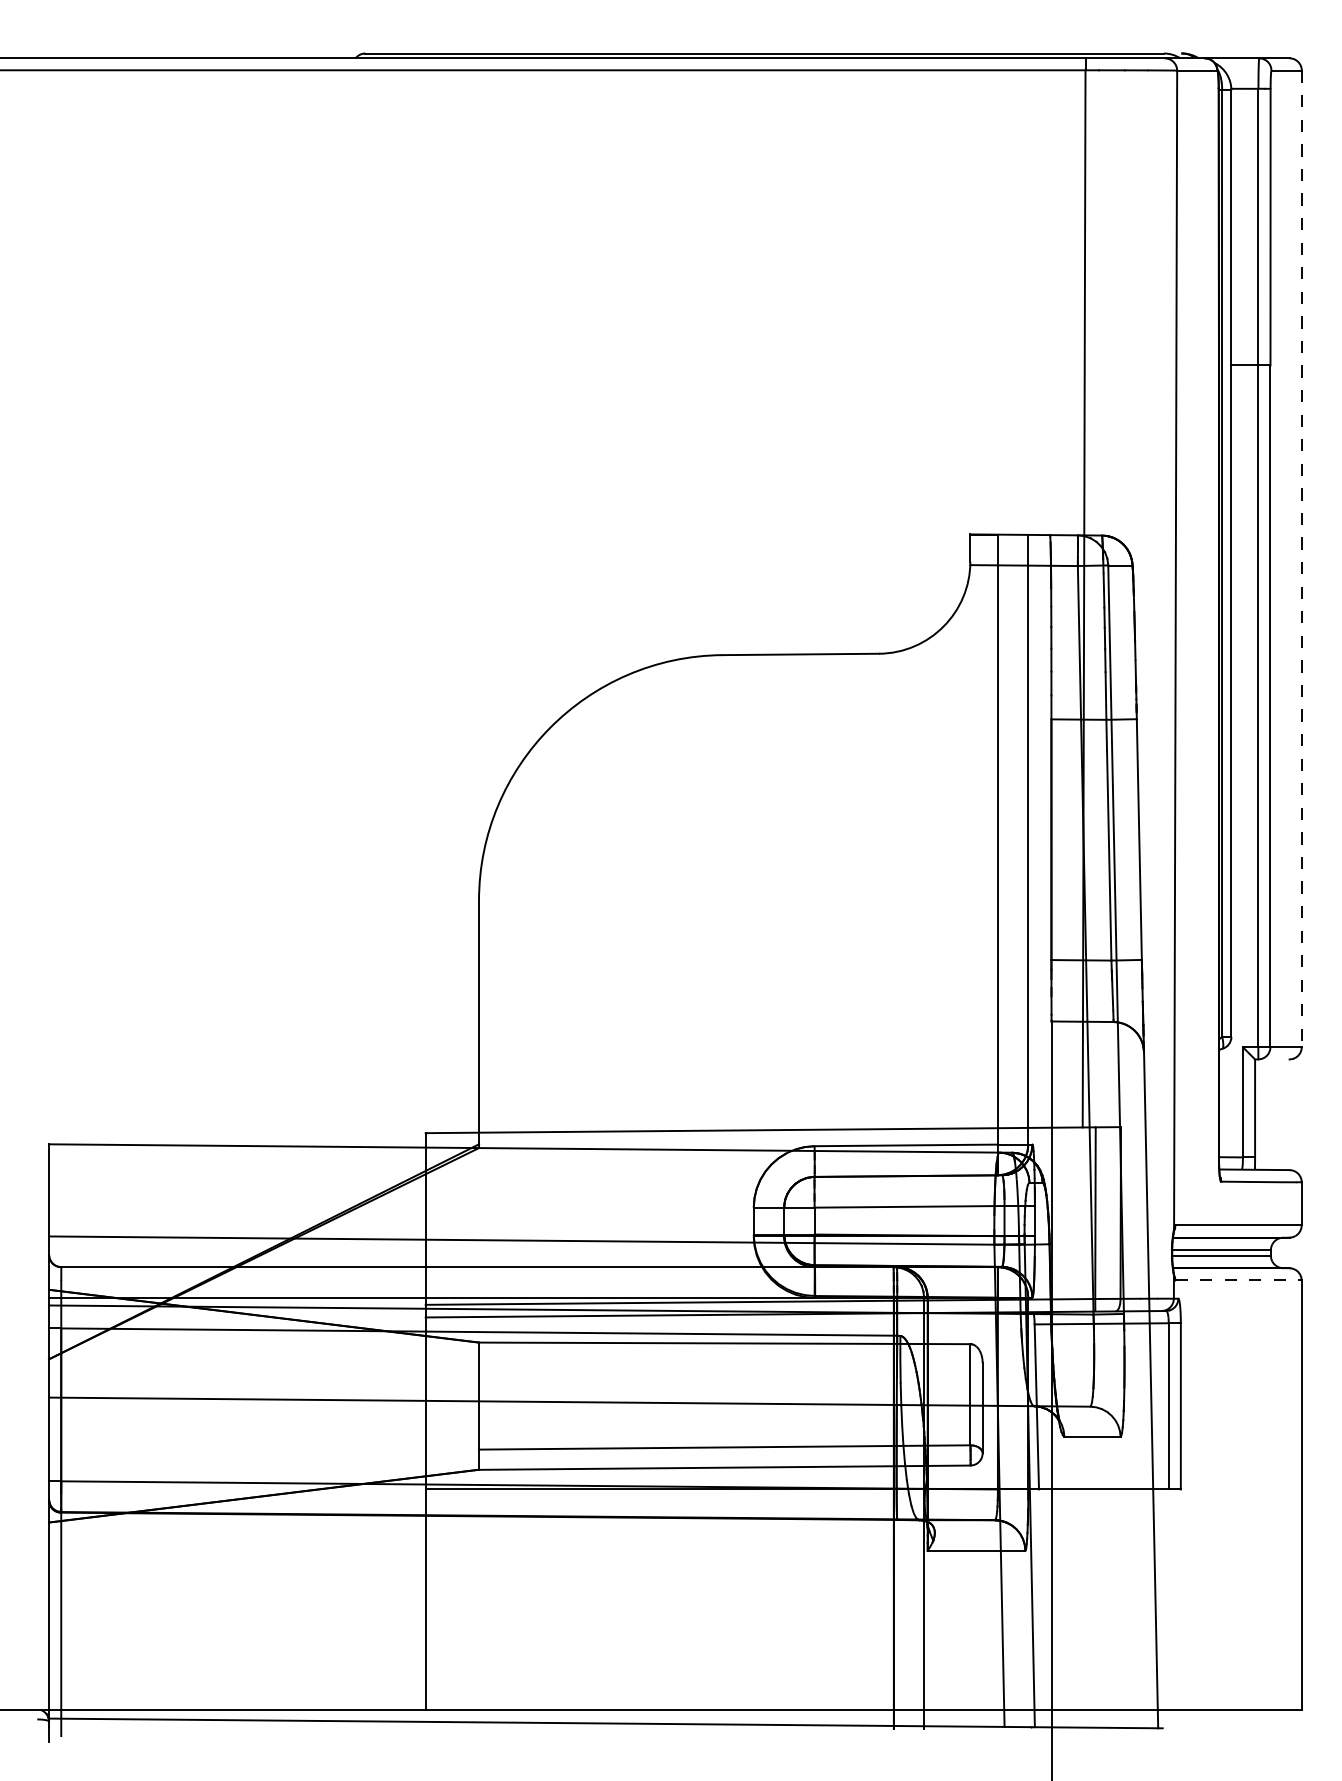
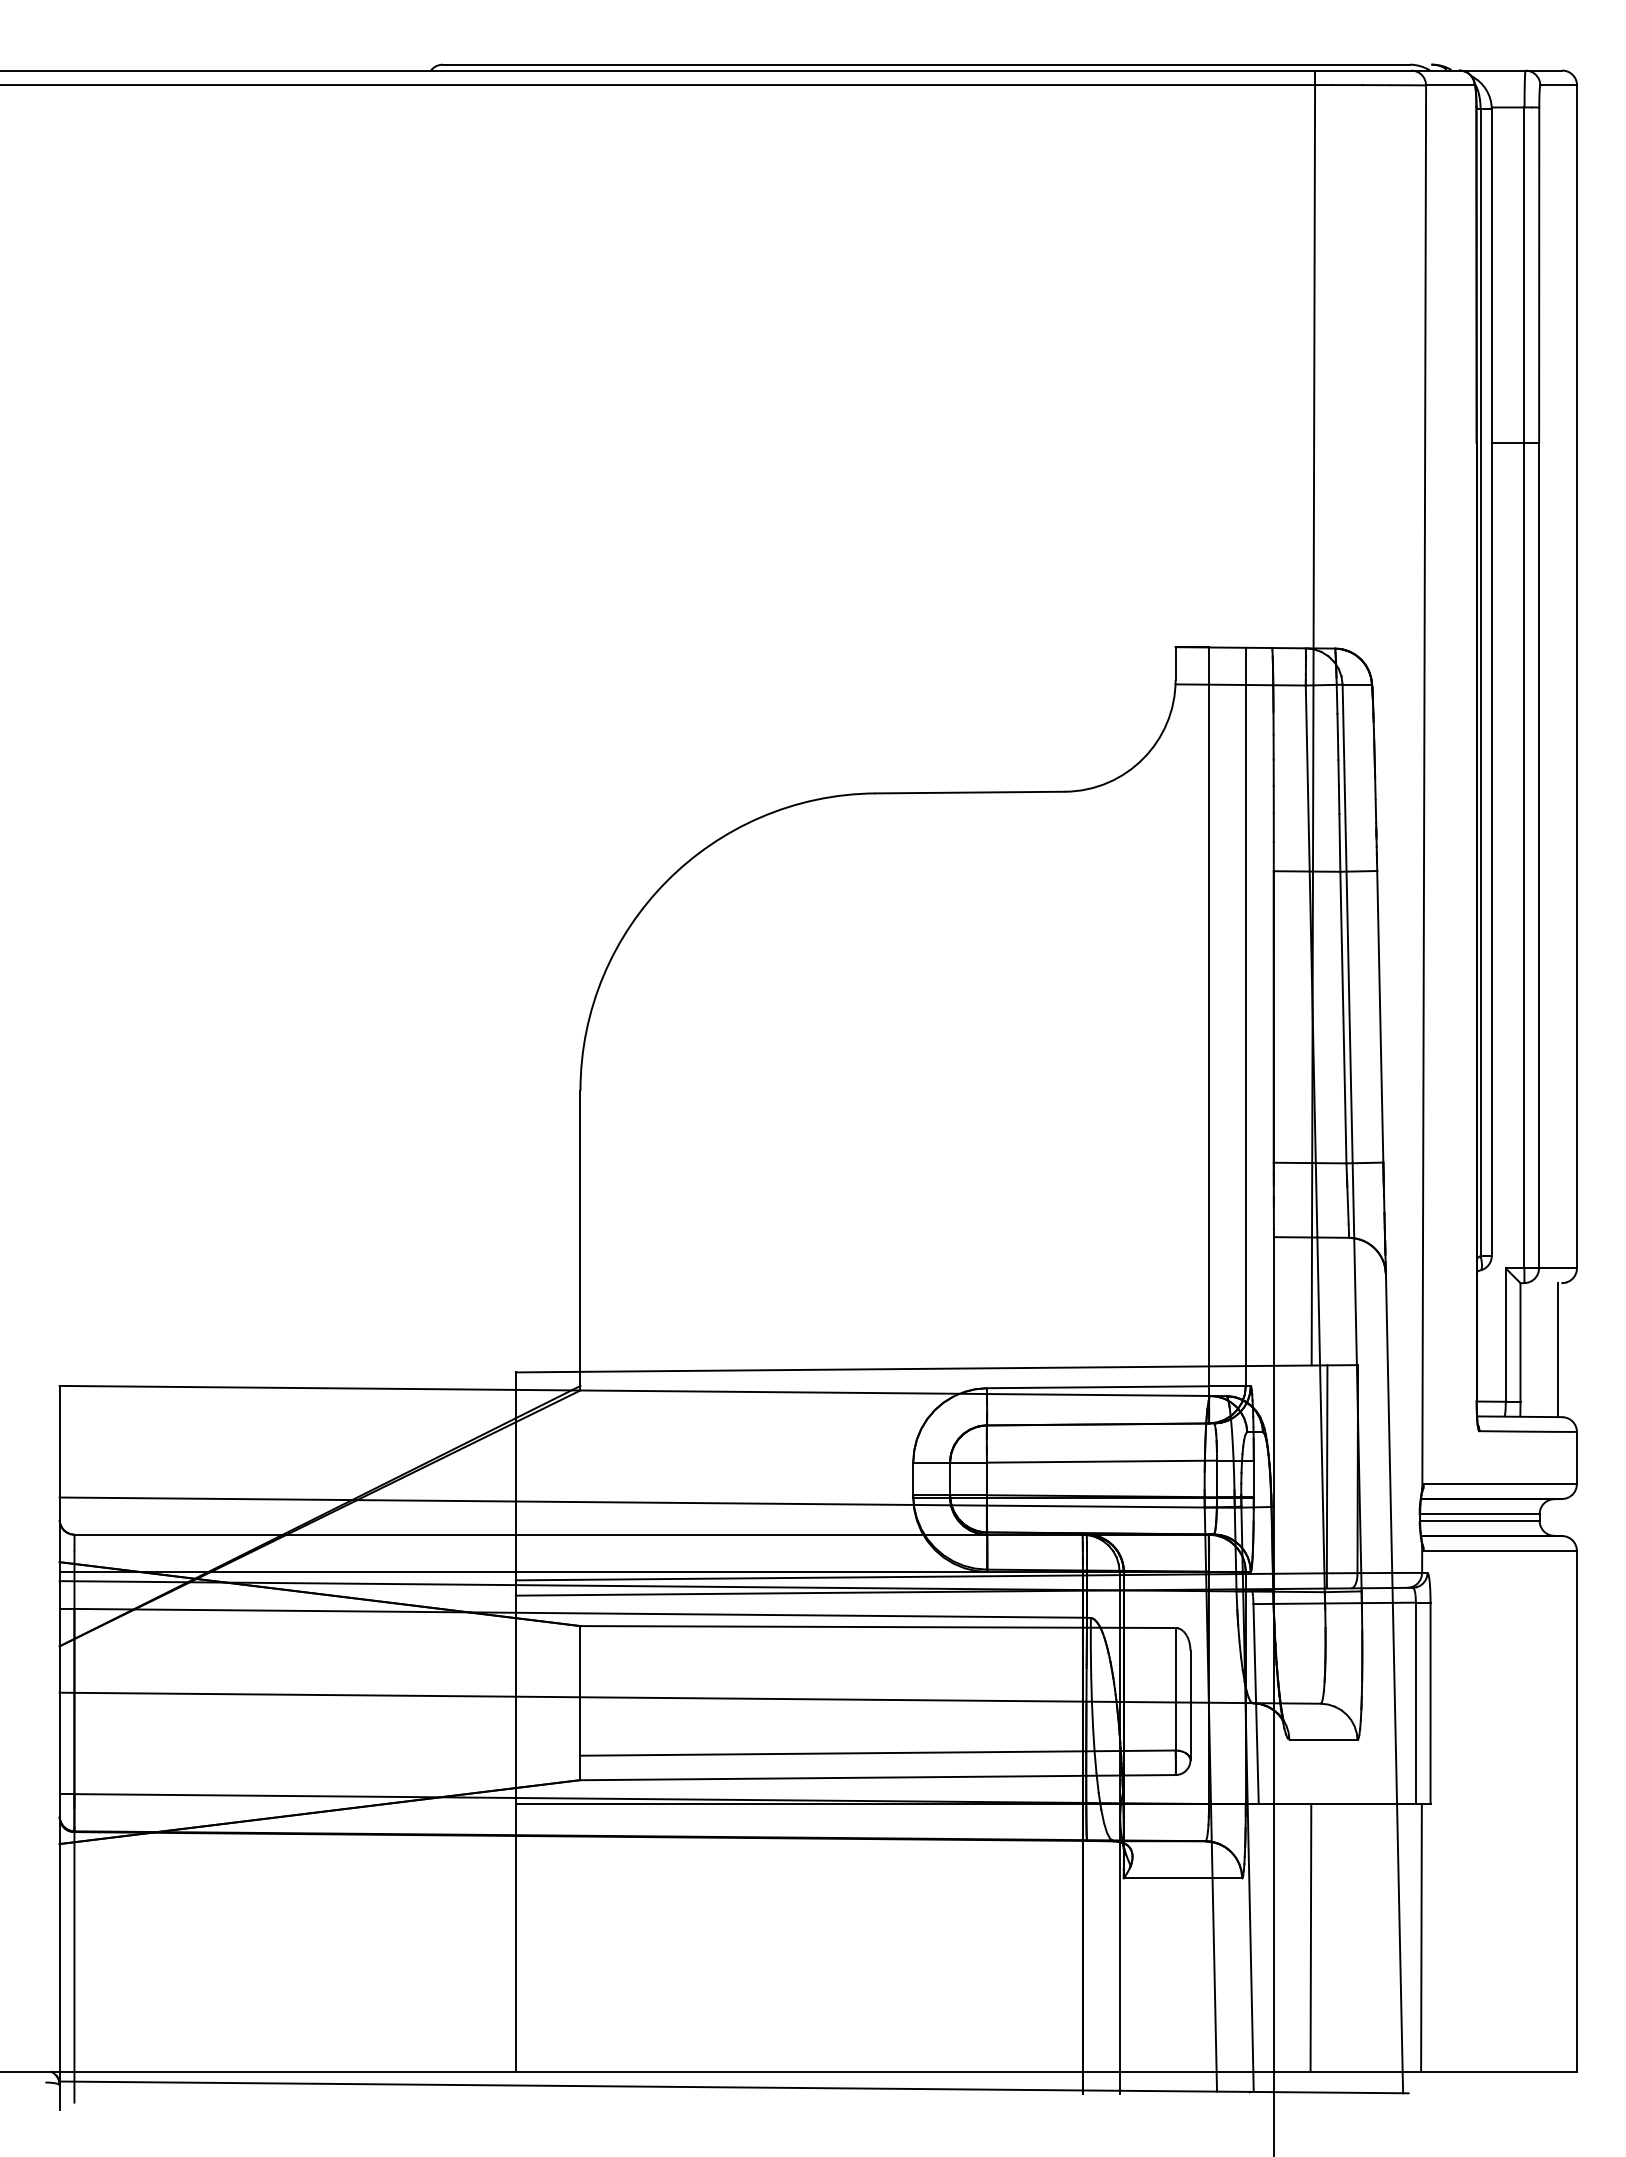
line: (1302, 559) -> (1577, 677), dashed -> solid
line: (1286, 1115) -> (1558, 1350), added
line: (1238, 1280) -> (1500, 1550), dashed -> solid
line: (1081, 1599) -> (1310, 1937), added
line: (1173, 1599) -> (1421, 1937), added

